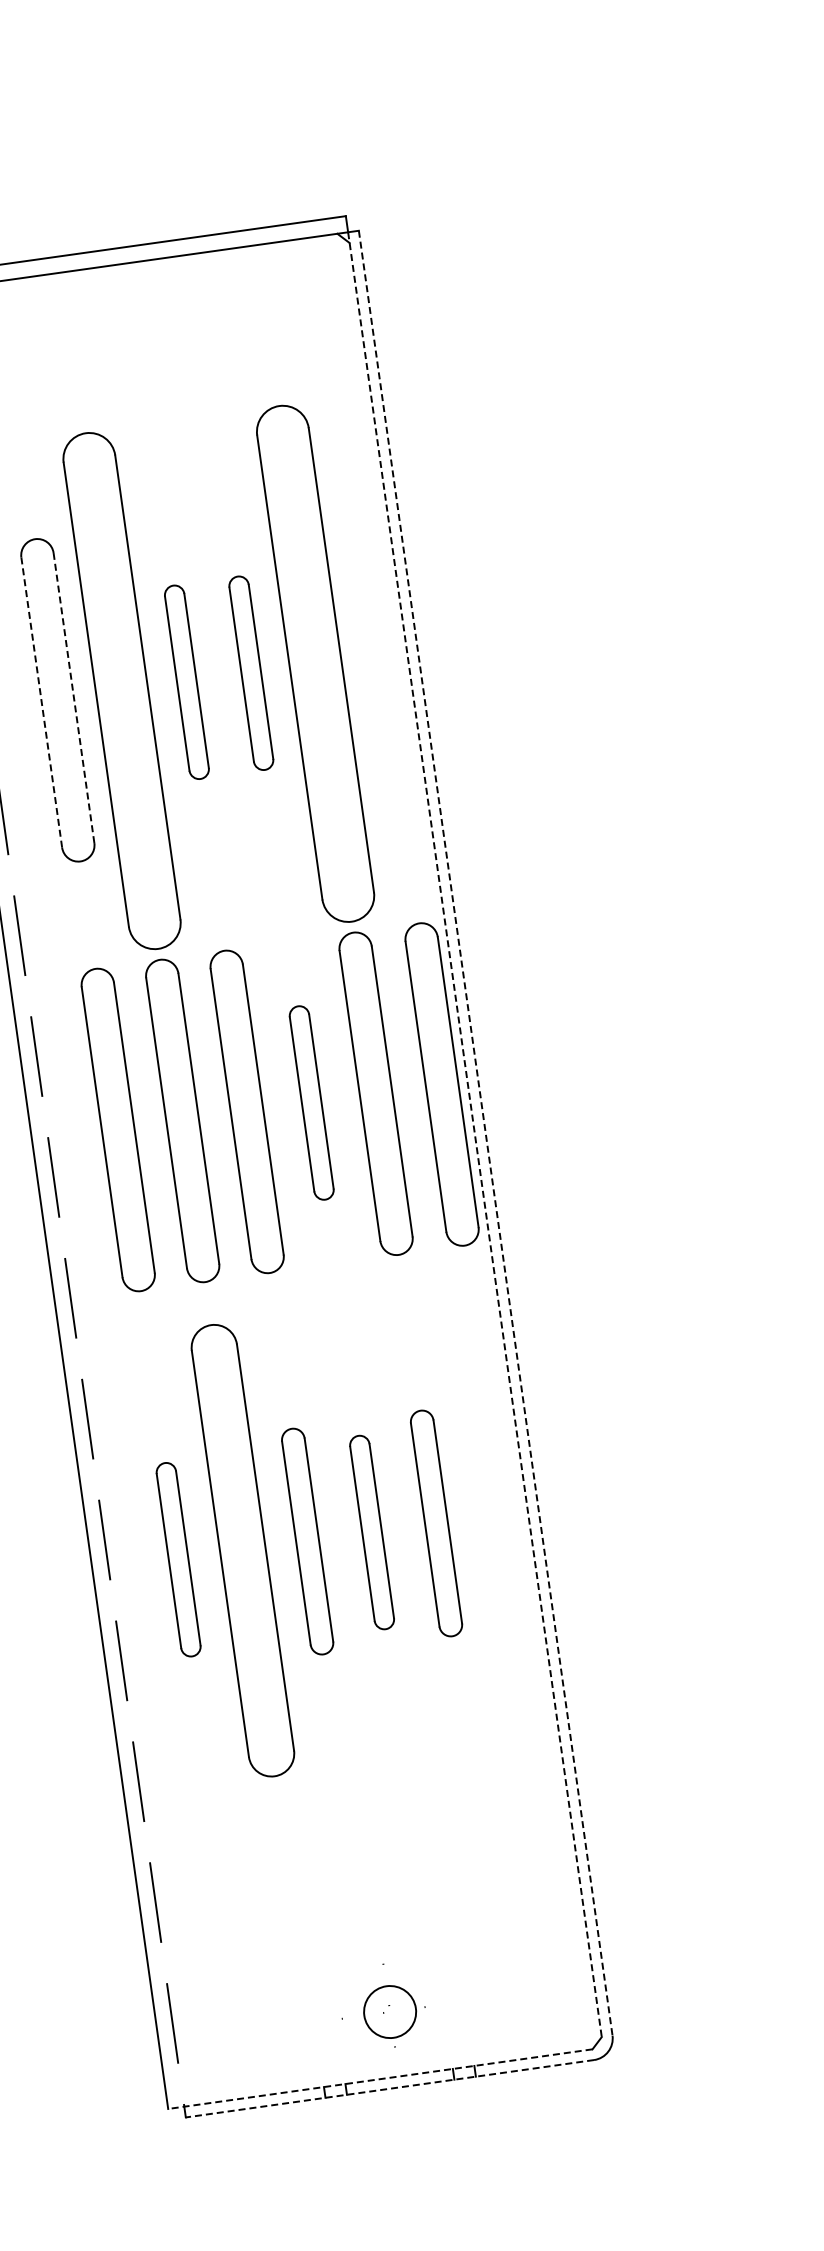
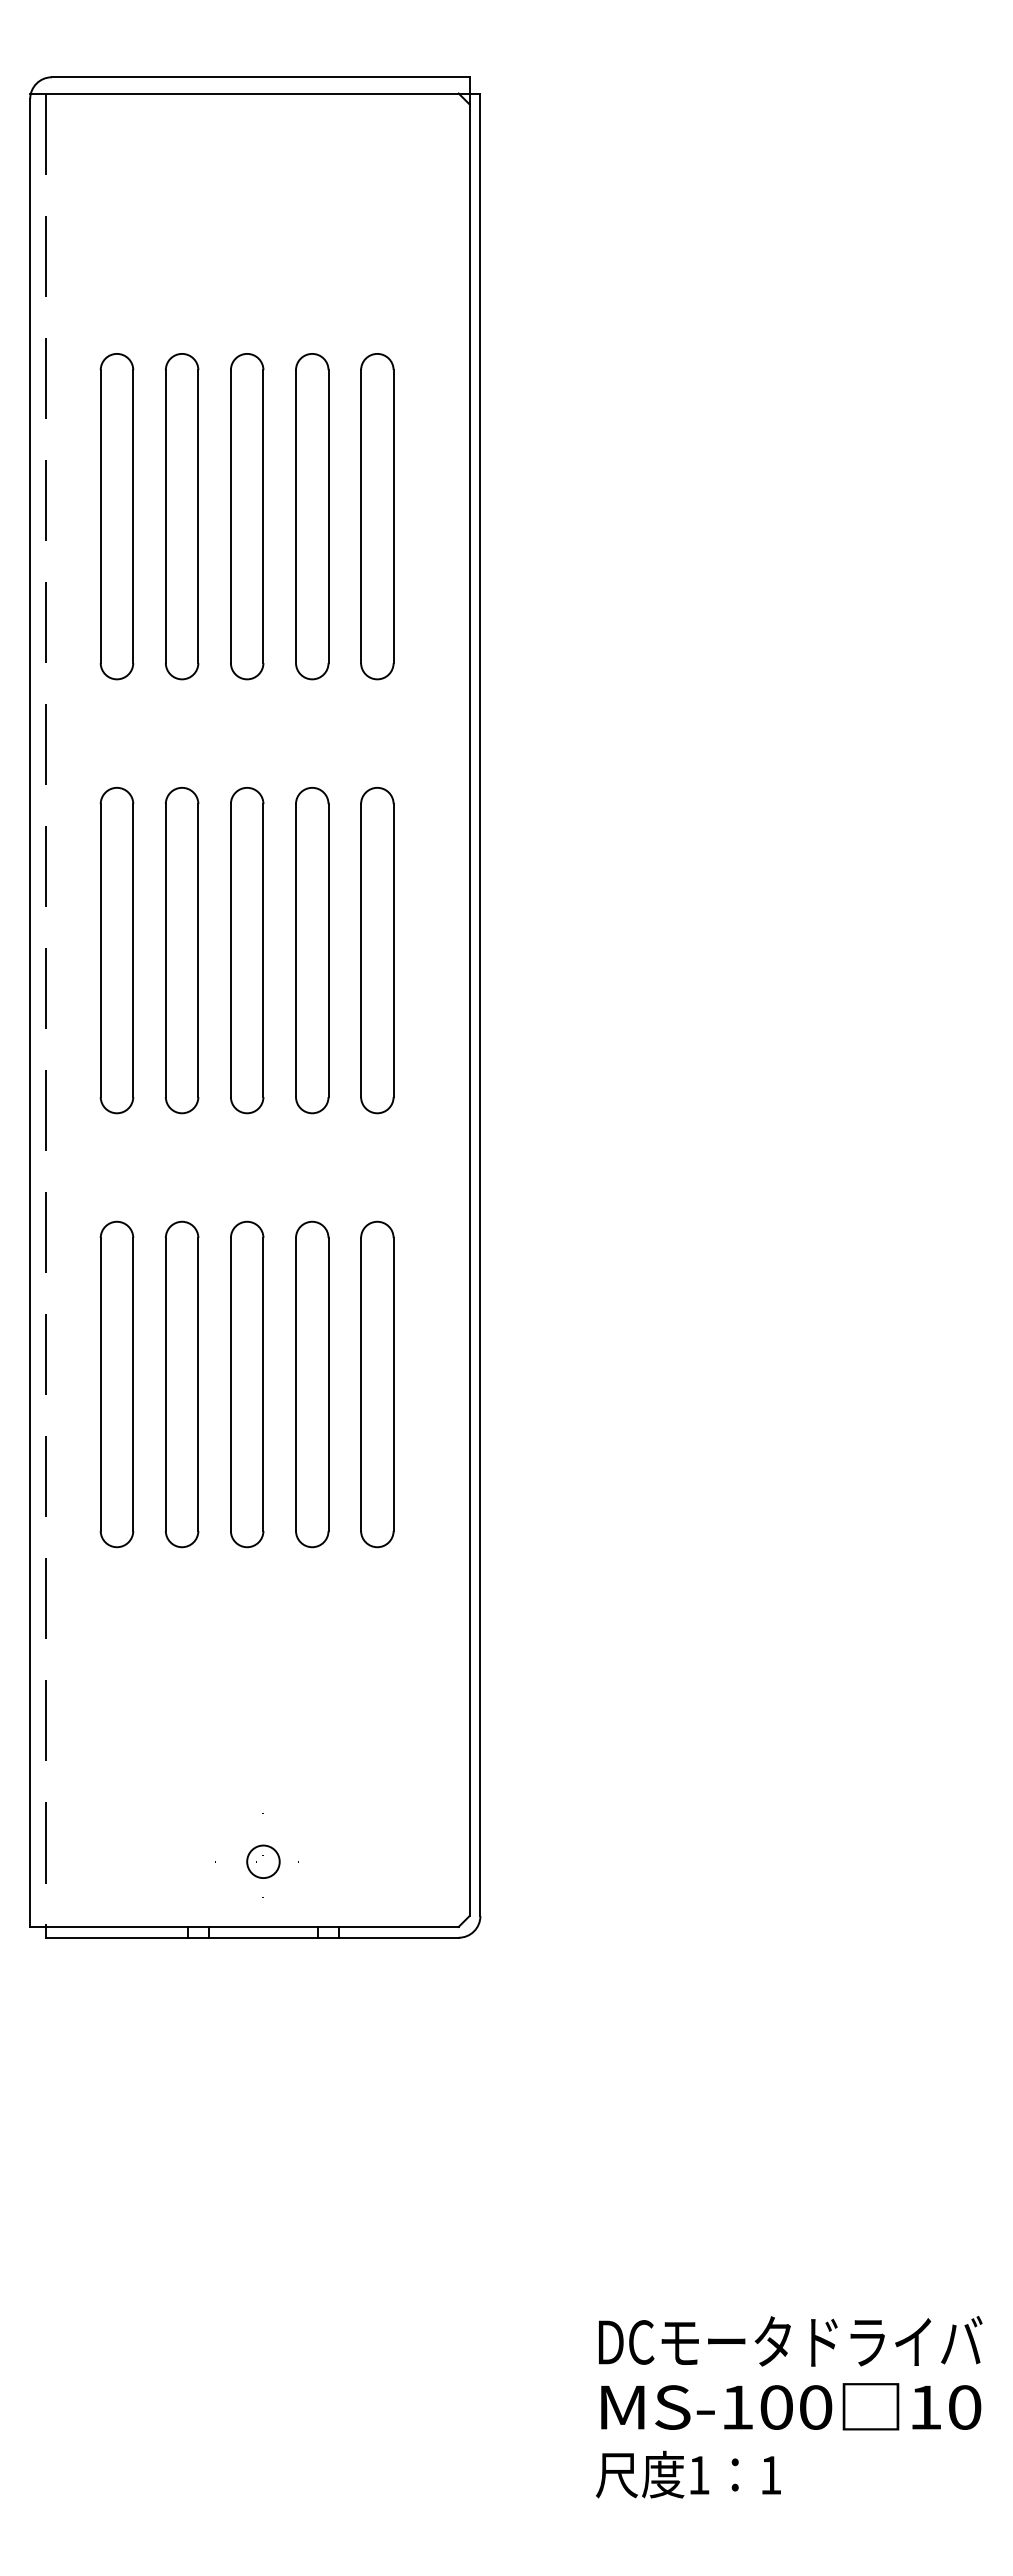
part: (315, 663) -> (377, 516), size x0.62
part: (251, 672) -> (312, 516), size x1.67
part: (187, 682) -> (247, 516), size x1.67
part: (122, 691) -> (182, 516), size x0.62
line: (74, 697) -> (133, 516), dashed -> solid
line: (41, 702) -> (100, 516), dashed -> solid
part: (441, 1084) -> (443, 950), removed
part: (311, 1102) -> (312, 950), size x1.67
line: (485, 1133) -> (480, 1005), dashed -> solid
line: (474, 1135) -> (469, 1005), dashed -> solid
part: (436, 1523) -> (377, 1384), size x1.43
part: (372, 1532) -> (312, 1384), size x1.67
part: (307, 1541) -> (247, 1384), size x1.43
part: (243, 1550) -> (182, 1384), size x0.71
part: (178, 1559) -> (116, 1384), size x1.67
circle: (390, 2011) -> (263, 1861), size x0.62
line: (379, 2078) -> (243, 1926), dashed -> solid
line: (389, 2088) -> (252, 1937), dashed -> solid

